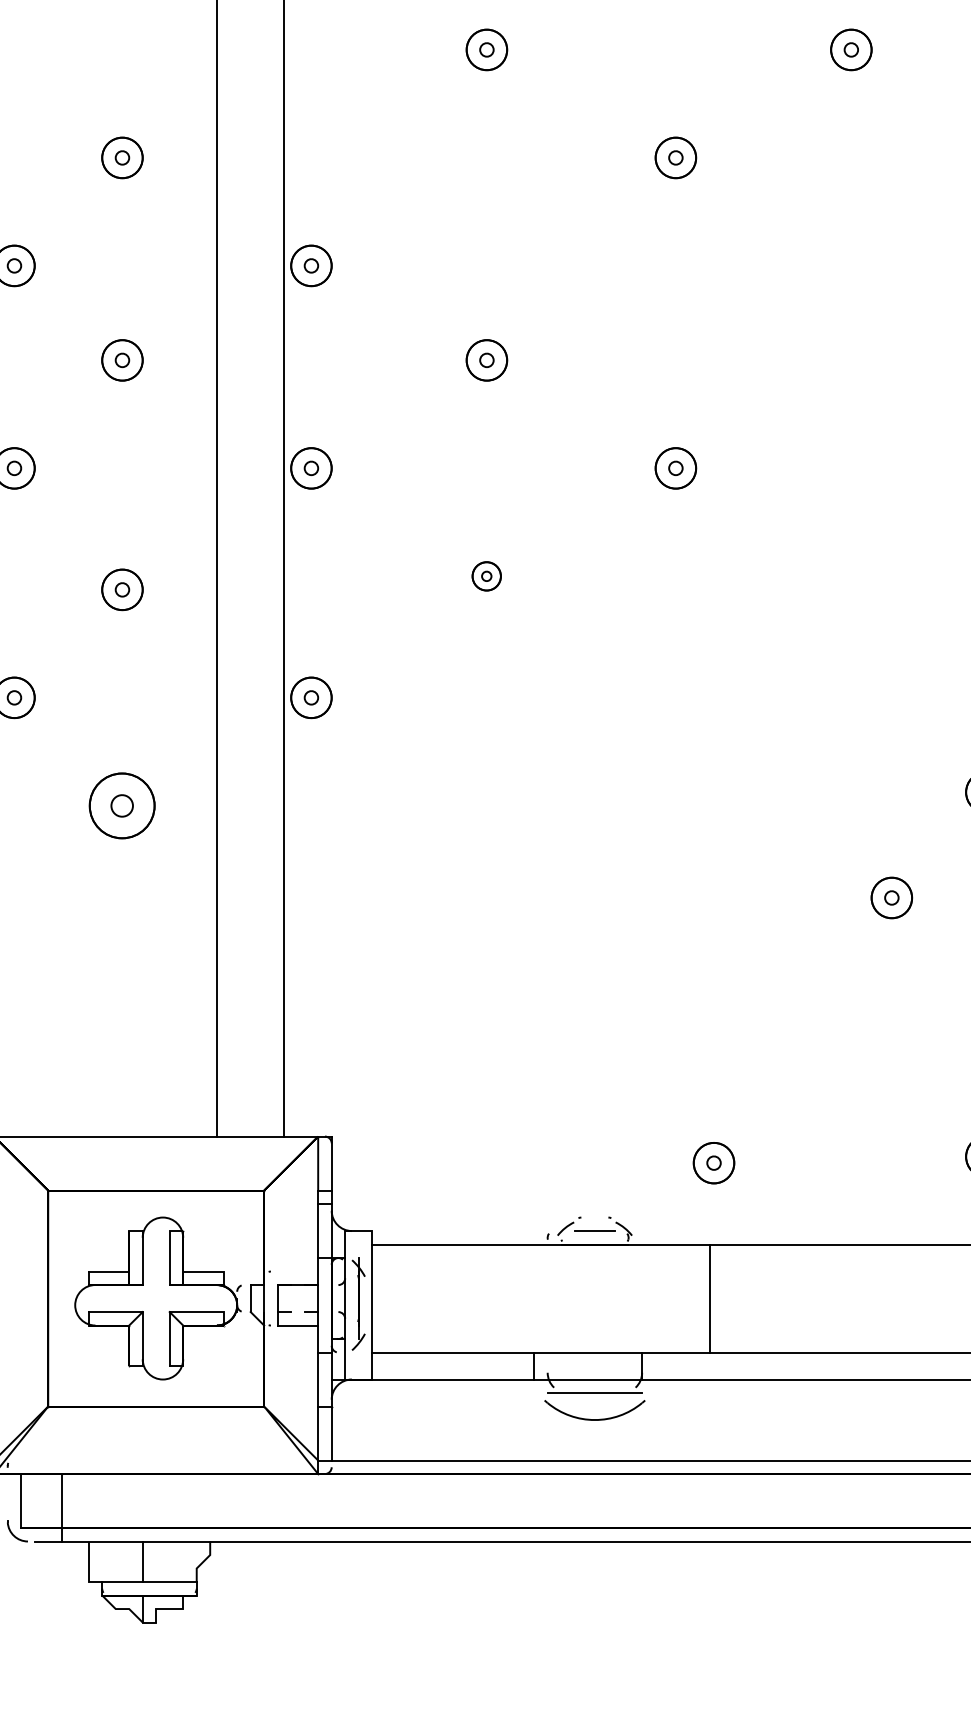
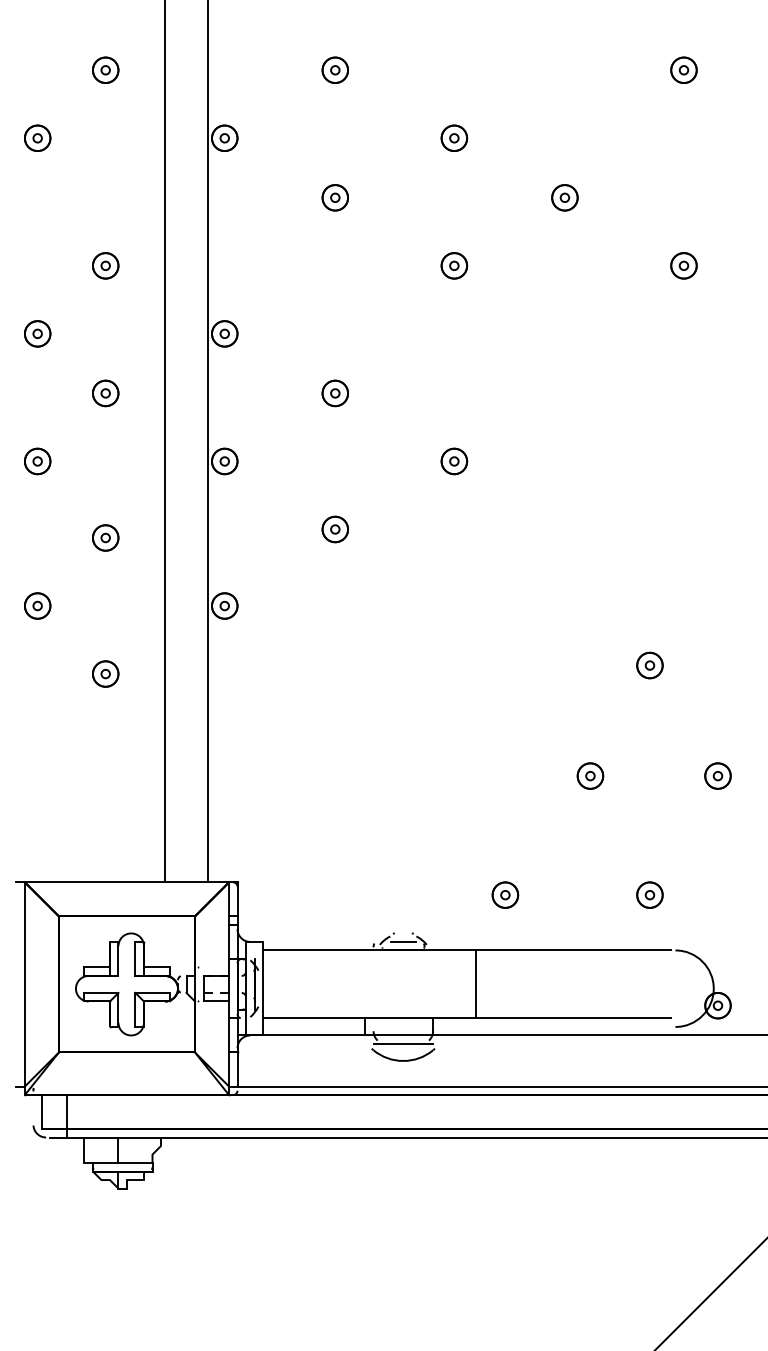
part: (485, 576) -> (334, 529), size x1.43
part: (122, 804) -> (105, 673), size x0.62
part: (891, 897) -> (590, 775), moved
part: (714, 1162) -> (505, 894), moved

